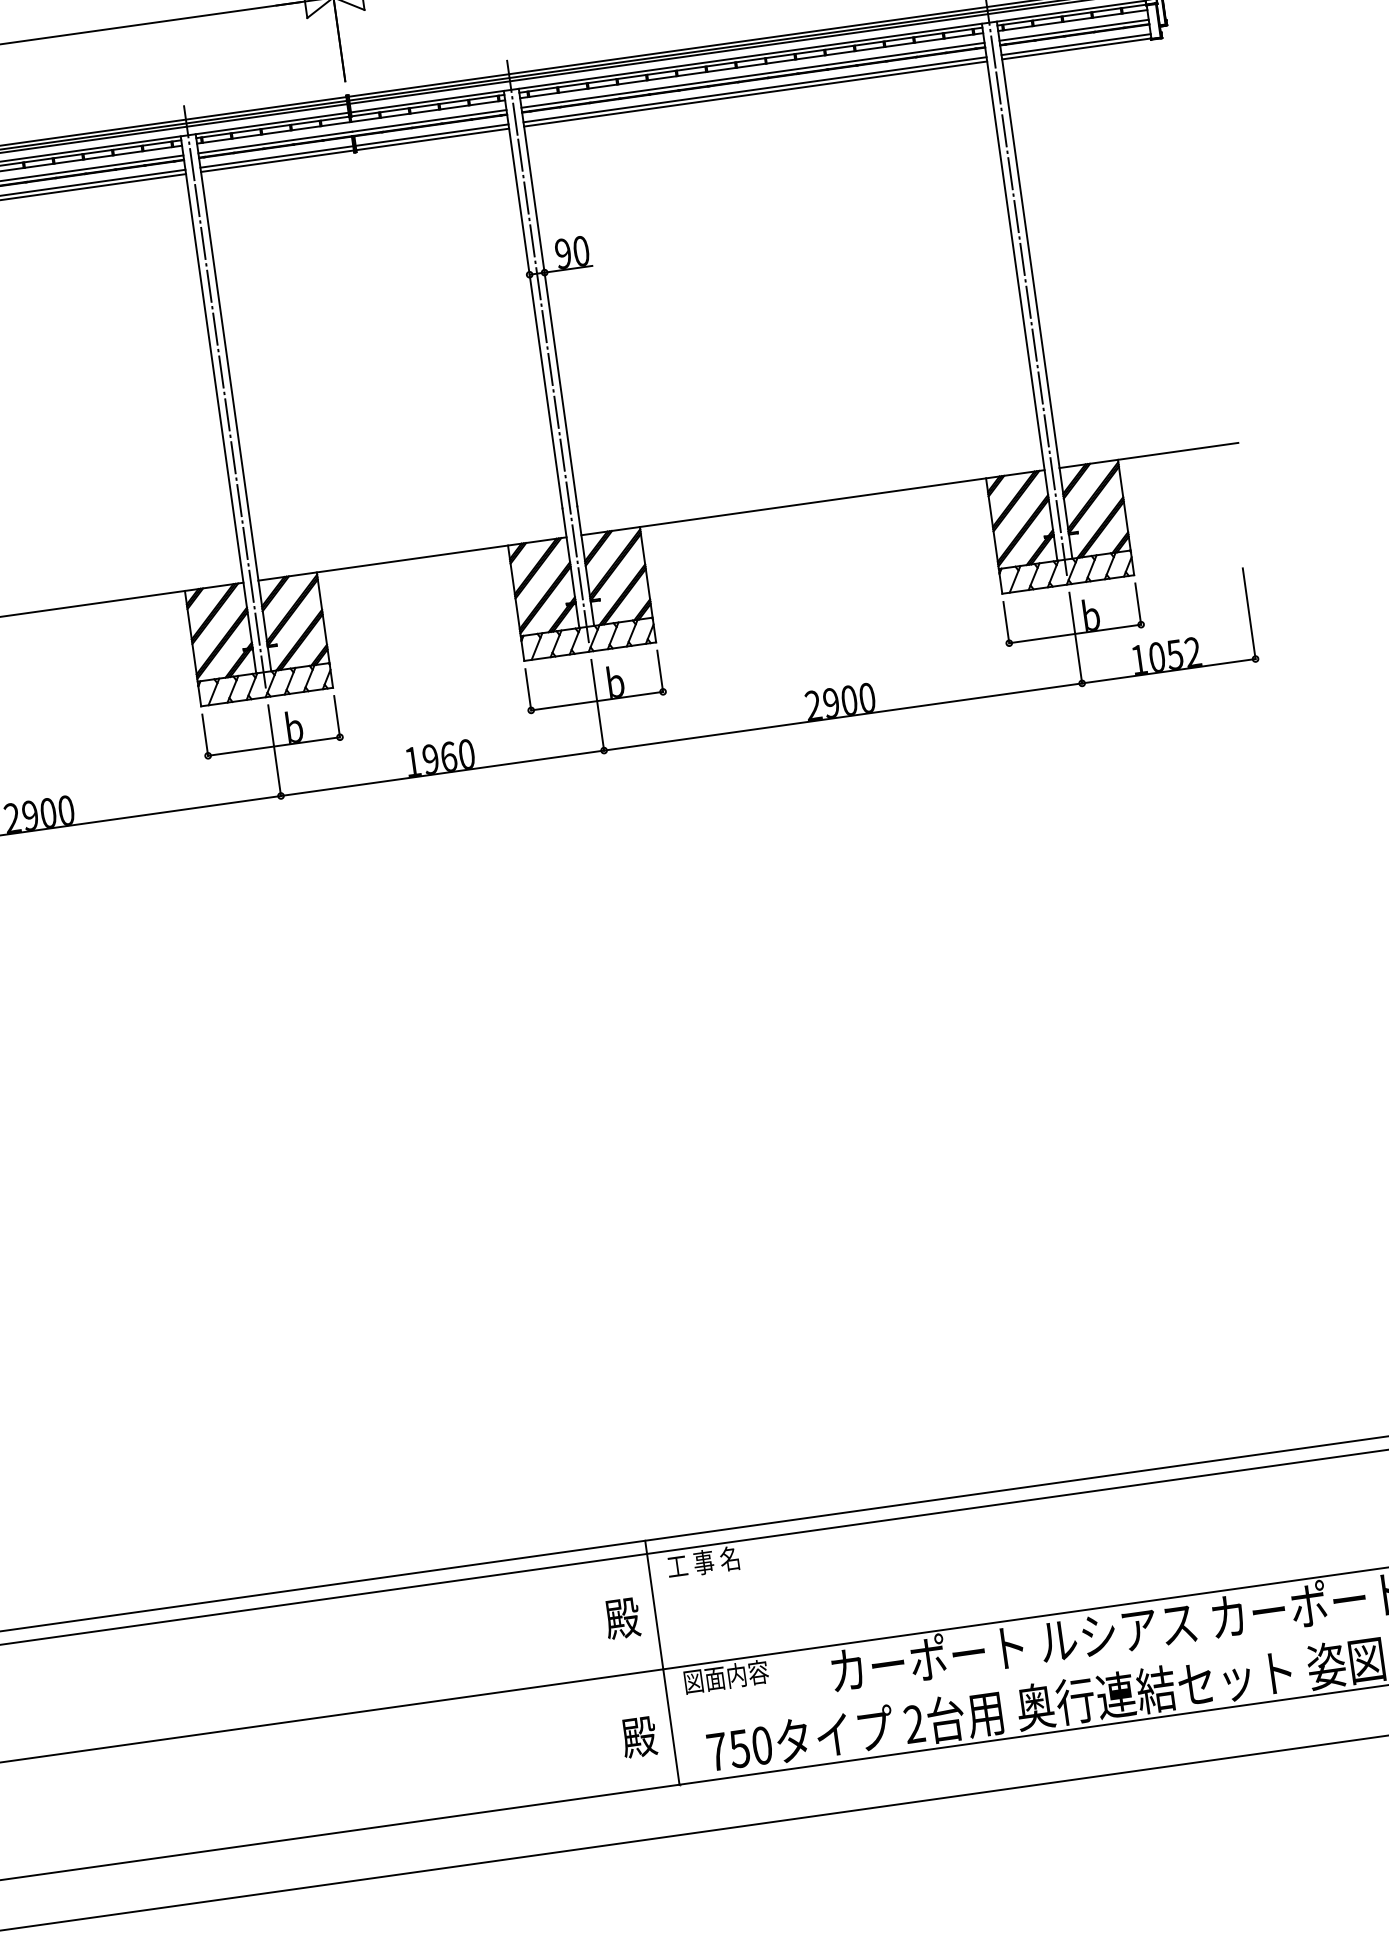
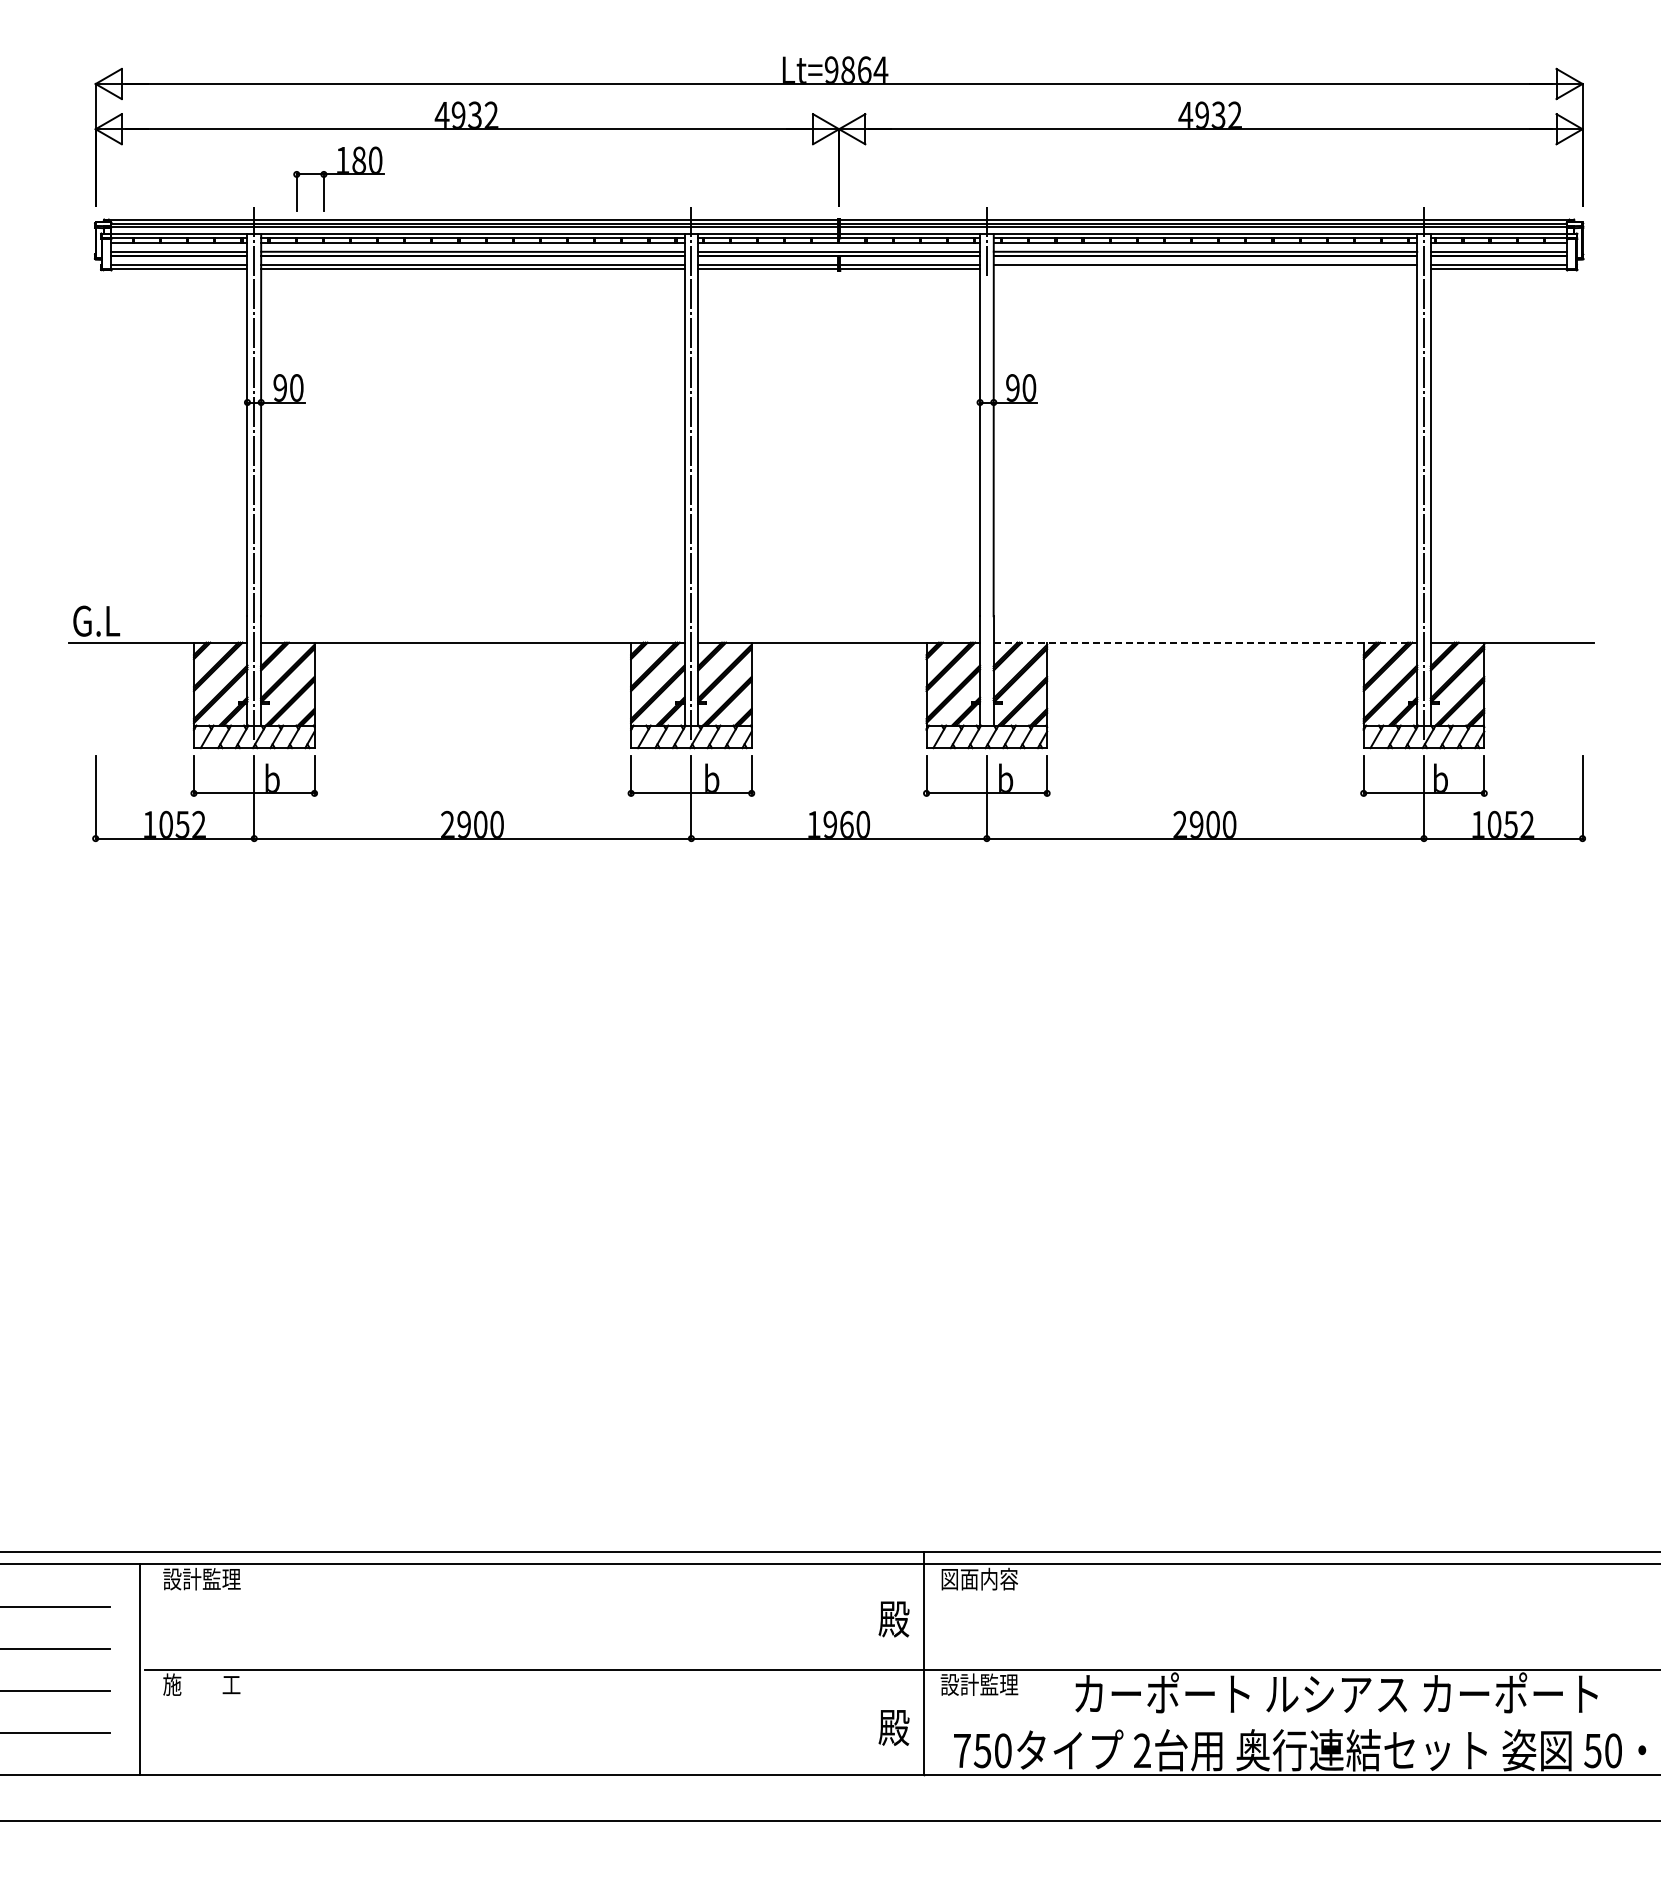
line: (755, 93) -> (1205, 268), removed
line: (553, 390) -> (986, 509), removed
line: (813, 502) -> (1205, 642), solid -> dashed
text: (709, 1560) -> (979, 1578), 工 事 名 -> 図面内容
text: (726, 1676) -> (979, 1684), 図面内容 -> 設計監理

